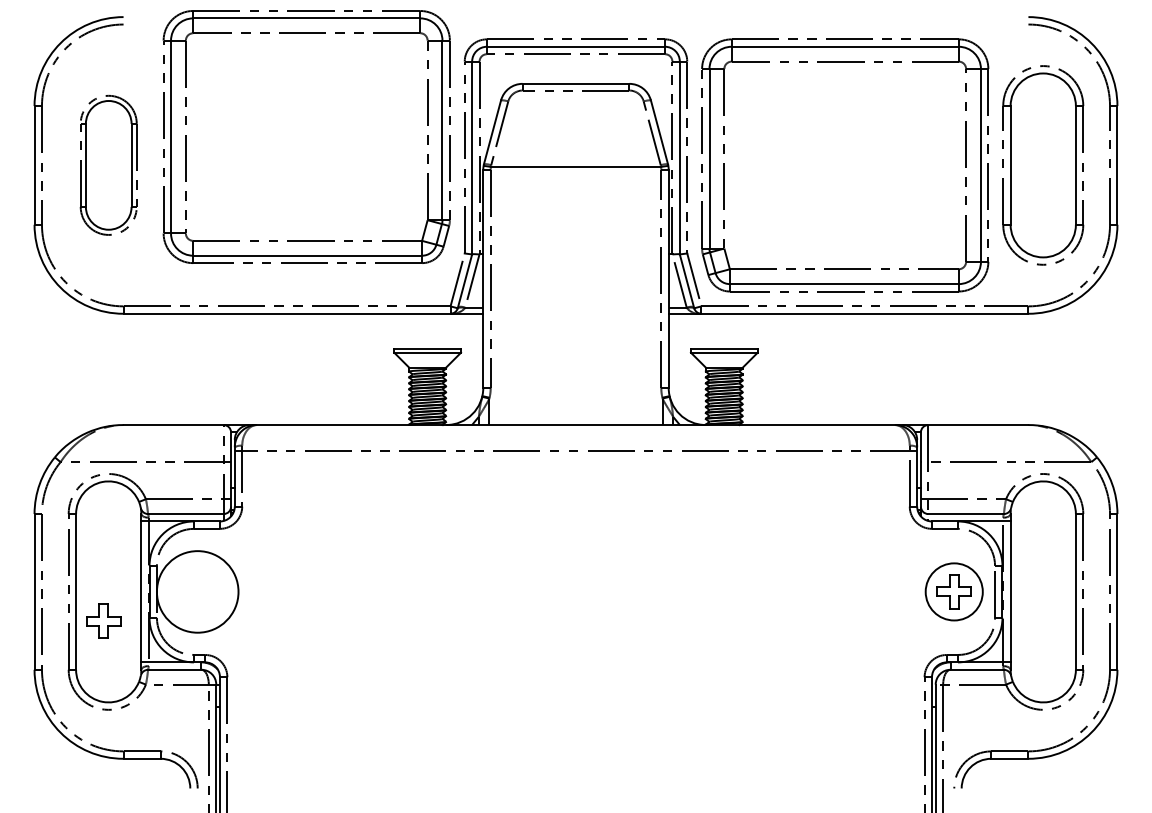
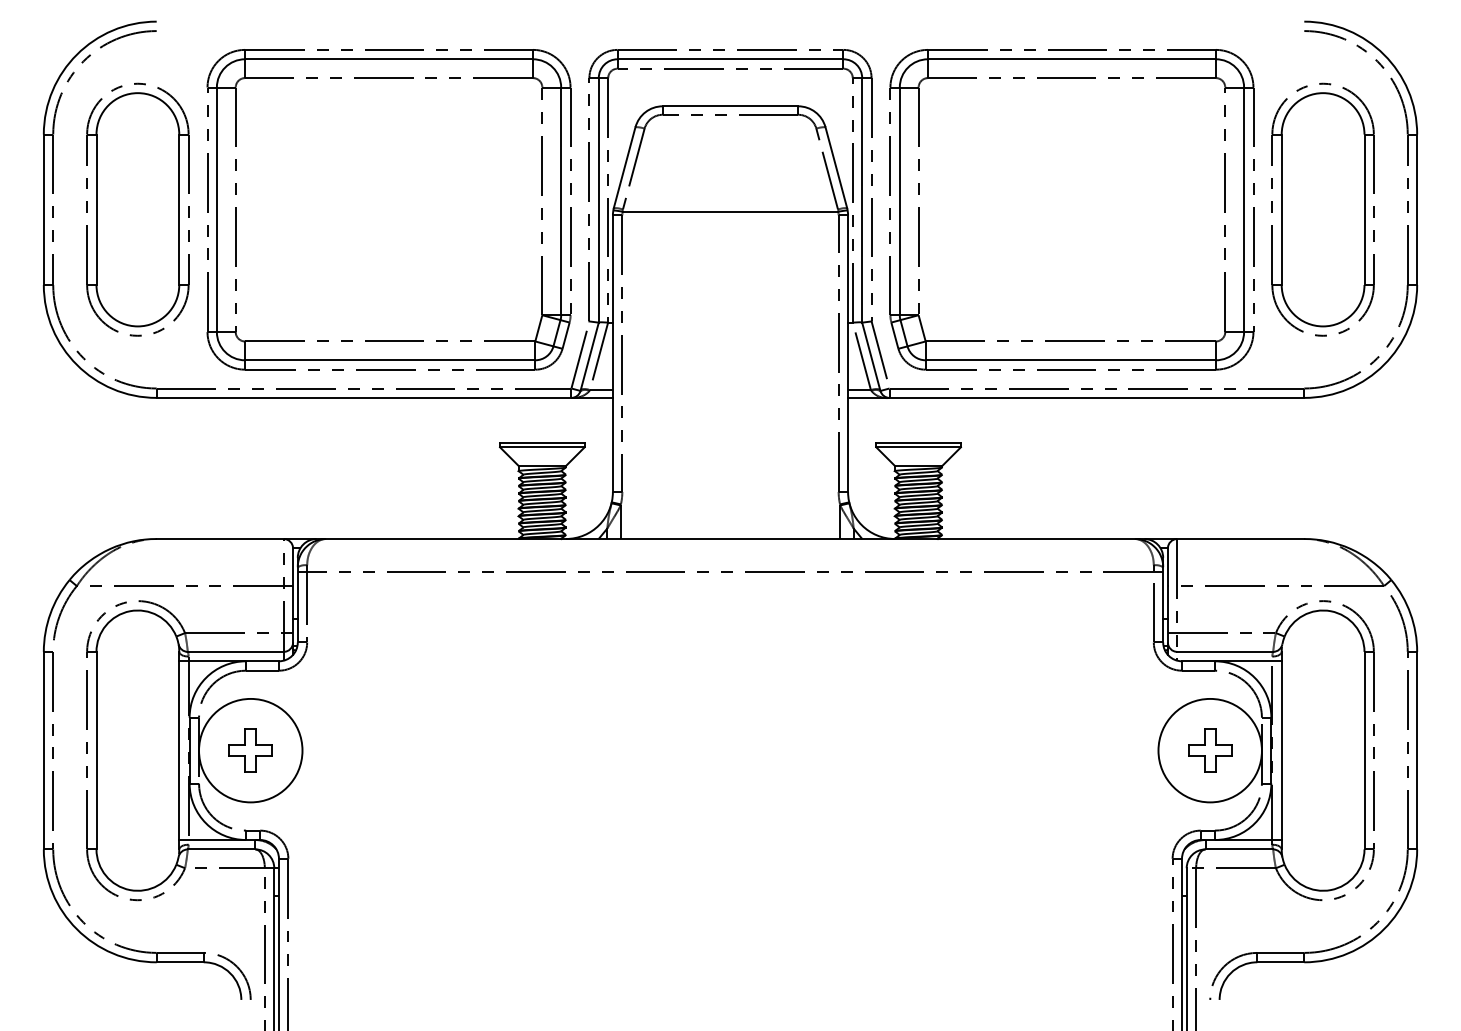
part: (306, 136) -> (388, 209), moved
part: (108, 165) -> (137, 209), size x1.43
circle: (953, 591) -> (1209, 750), size x1.43
part: (103, 620) -> (250, 750), moved

